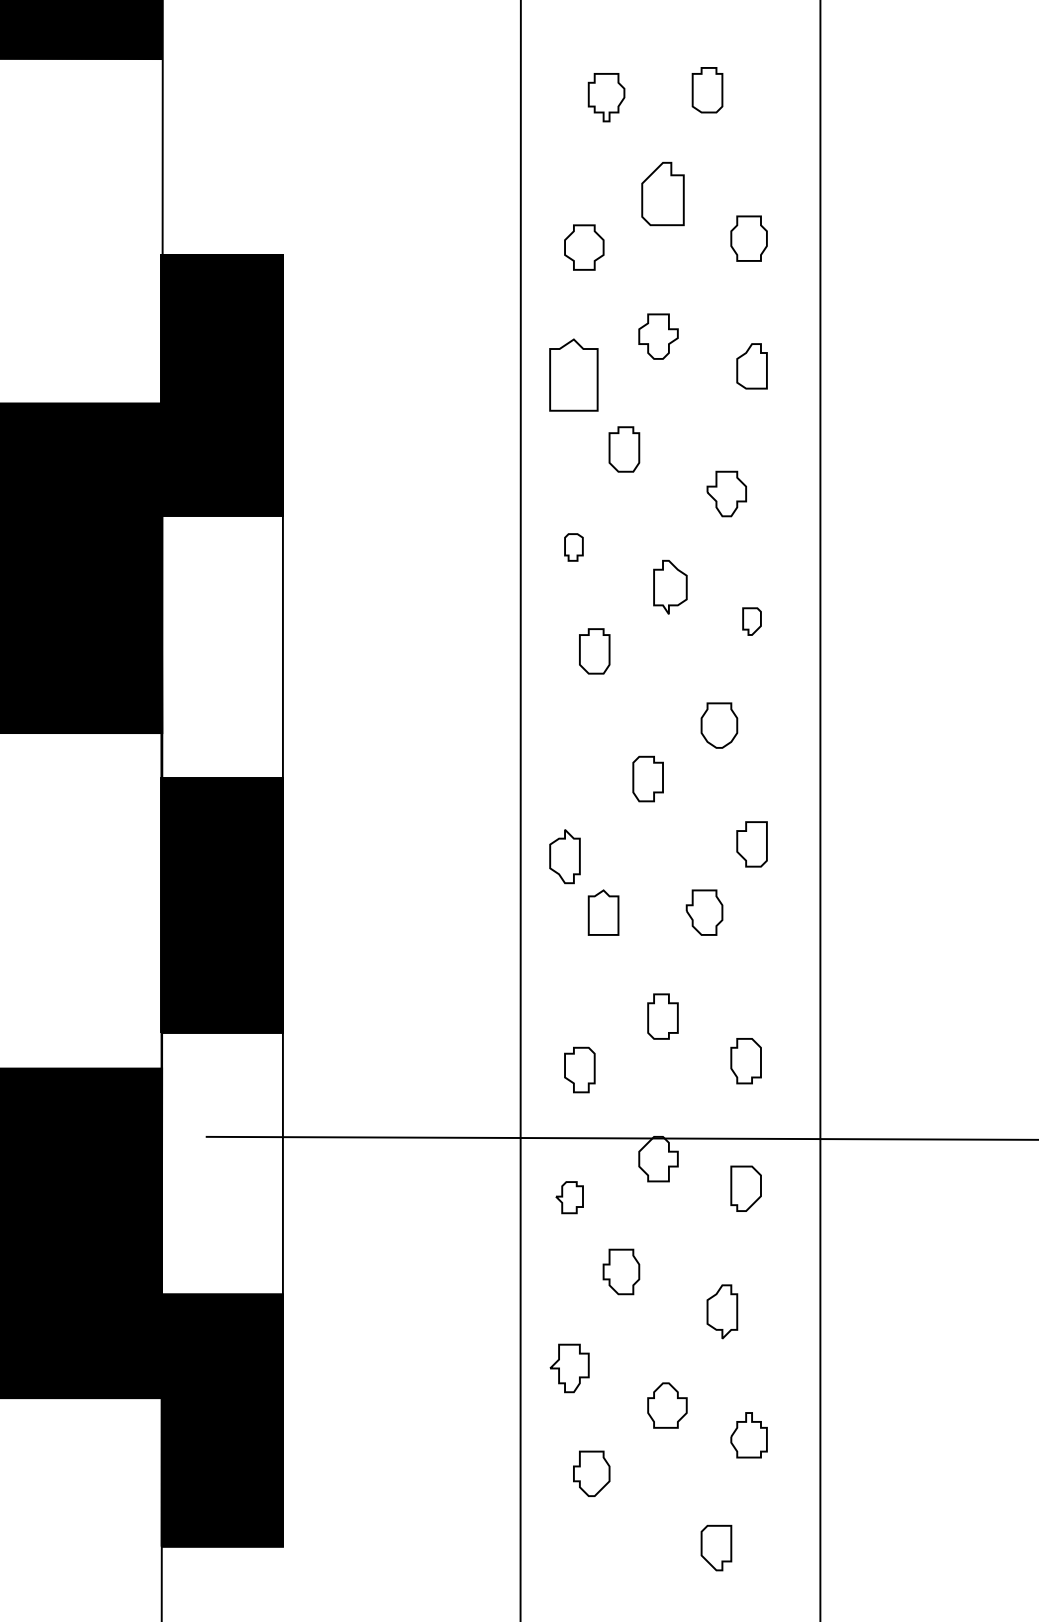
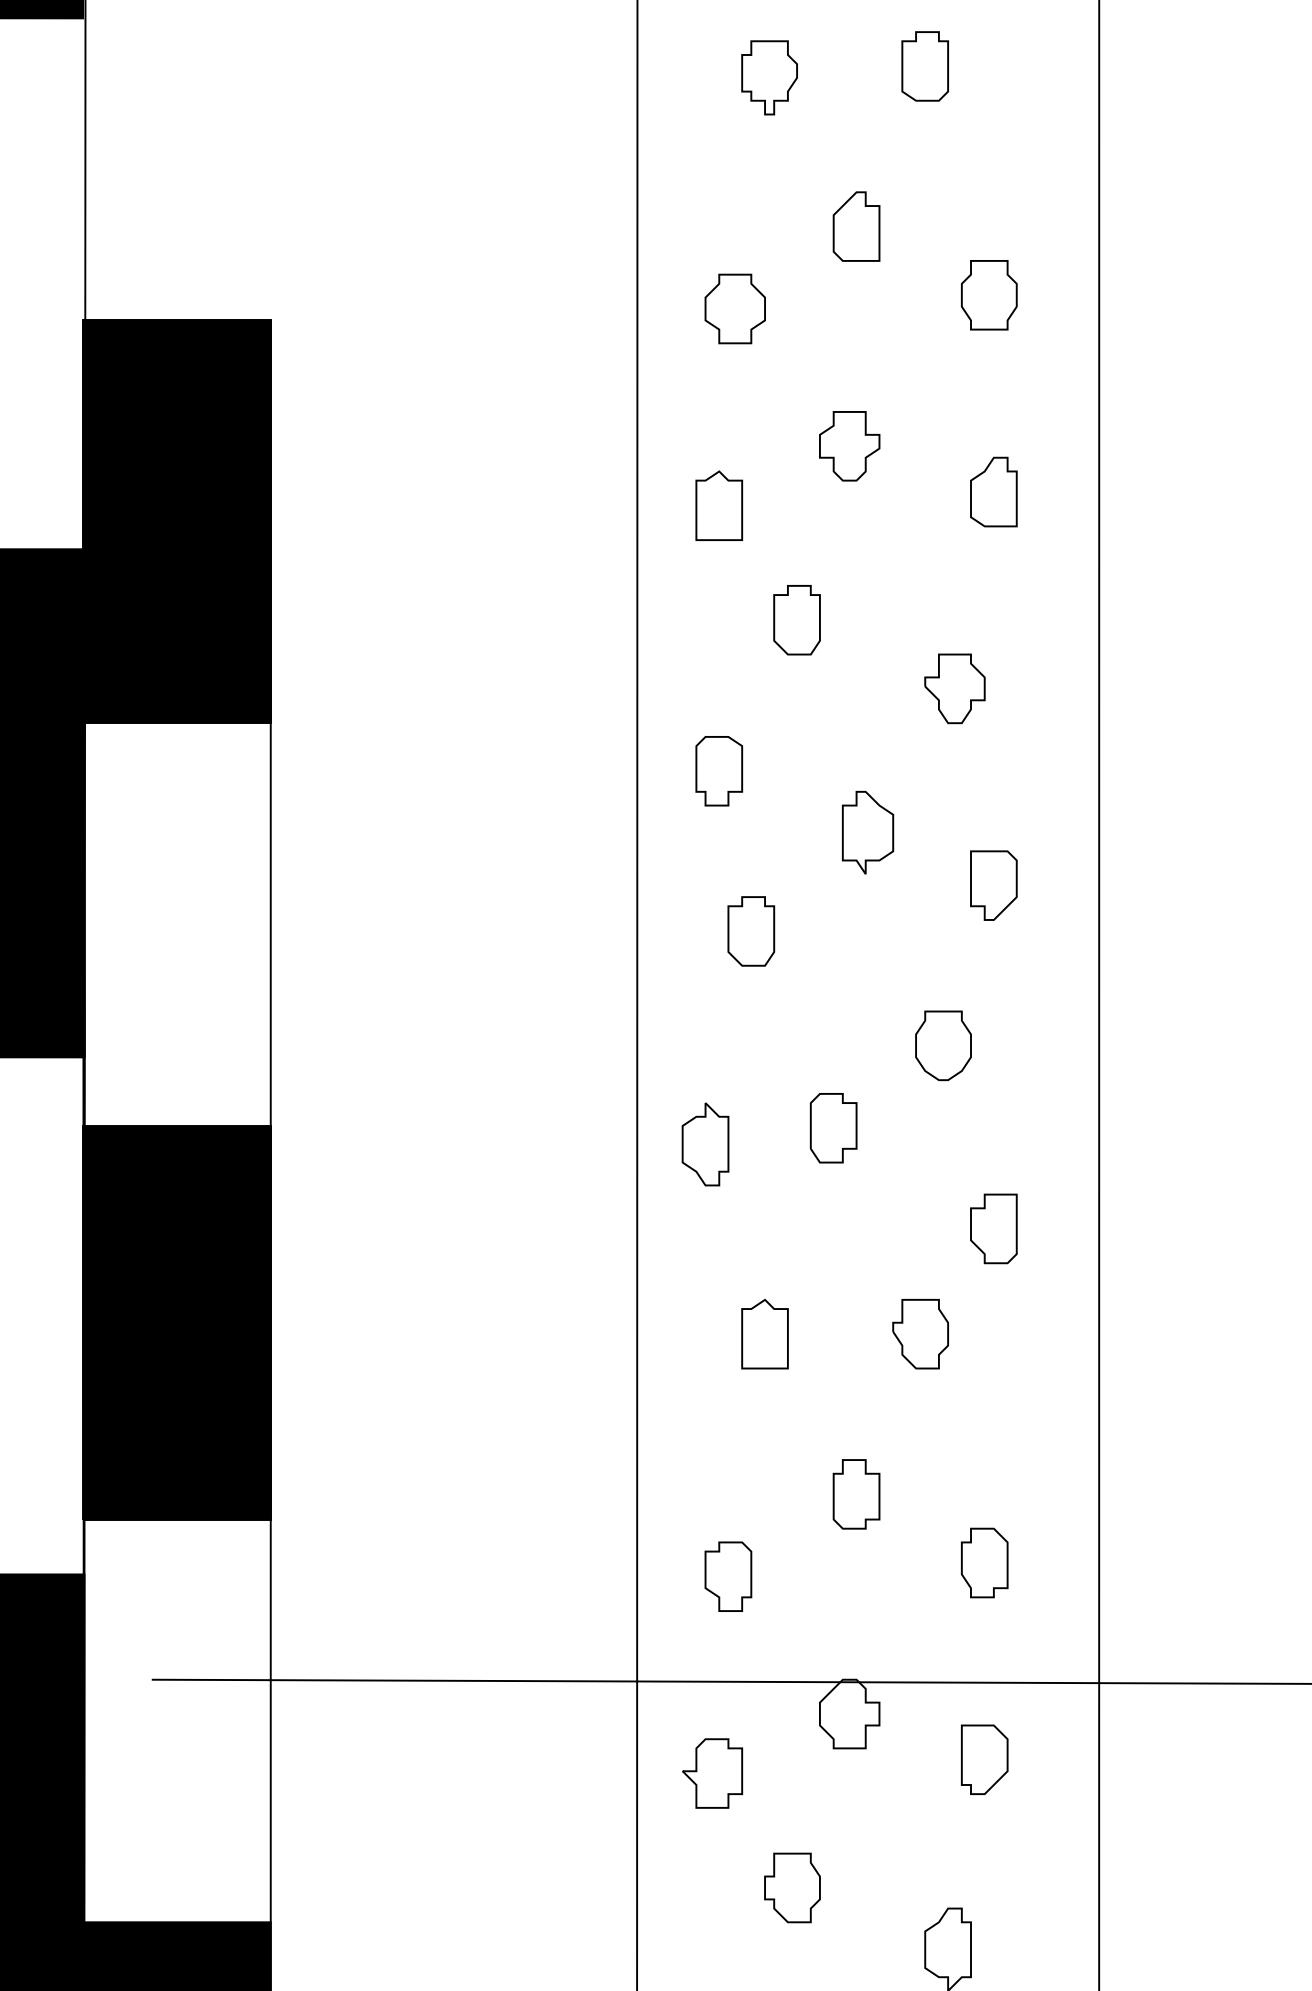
part: (662, 194) -> (855, 227), size x0.71
part: (573, 375) -> (718, 506), size x0.62
part: (573, 547) -> (718, 771), size x1.67
part: (751, 621) -> (992, 885), size x1.67
part: (564, 856) -> (704, 1144), moved
part: (569, 1197) -> (712, 1773), size x1.43

